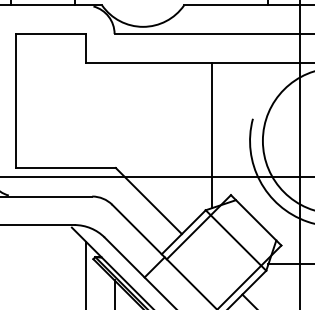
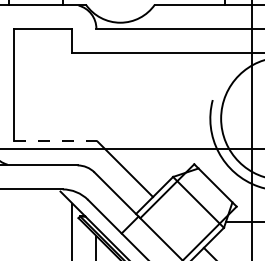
line: (212, 134) -> (178, 113), removed
line: (65, 168) -> (55, 141), solid -> dashed

